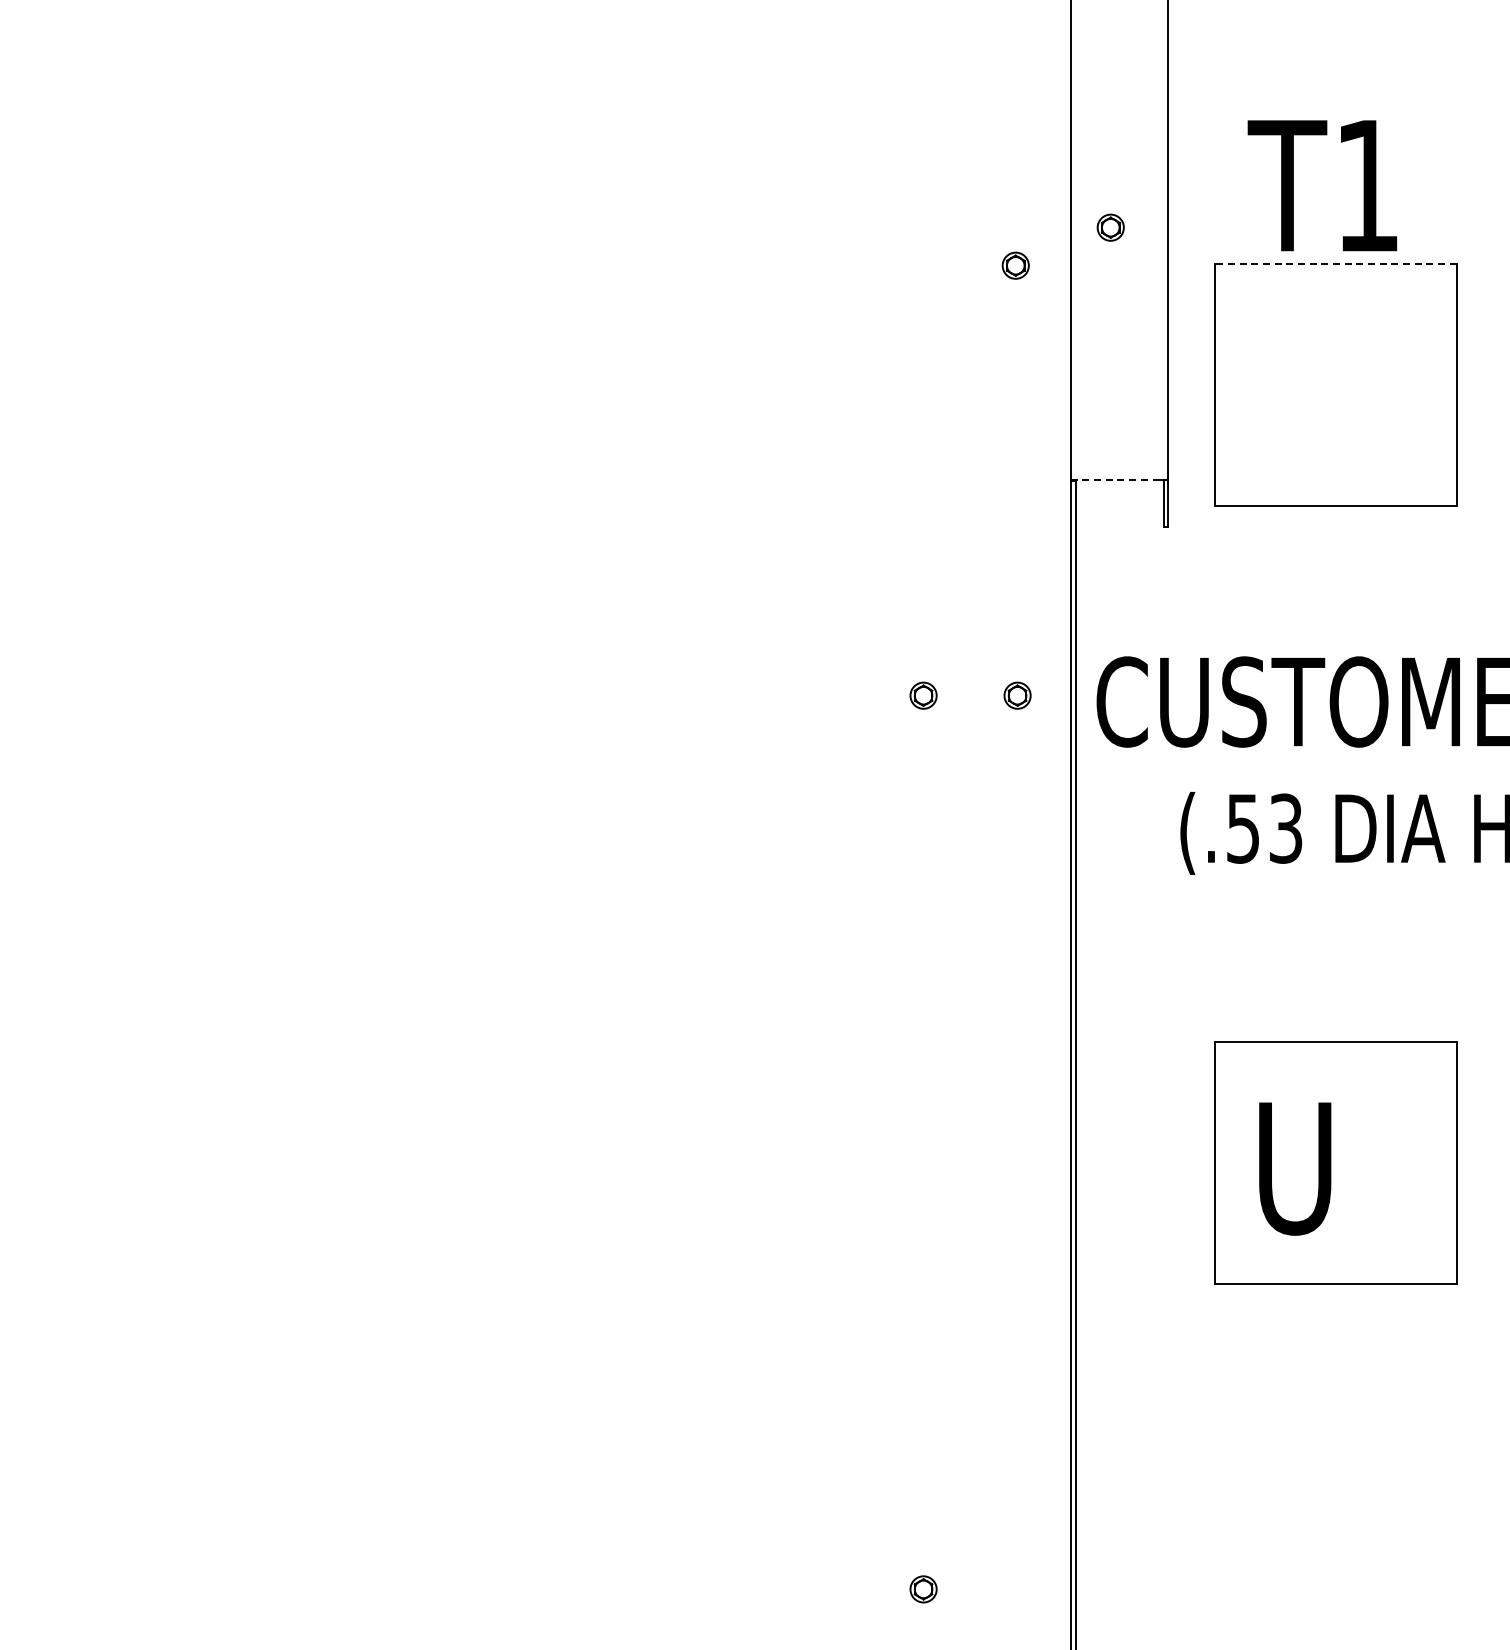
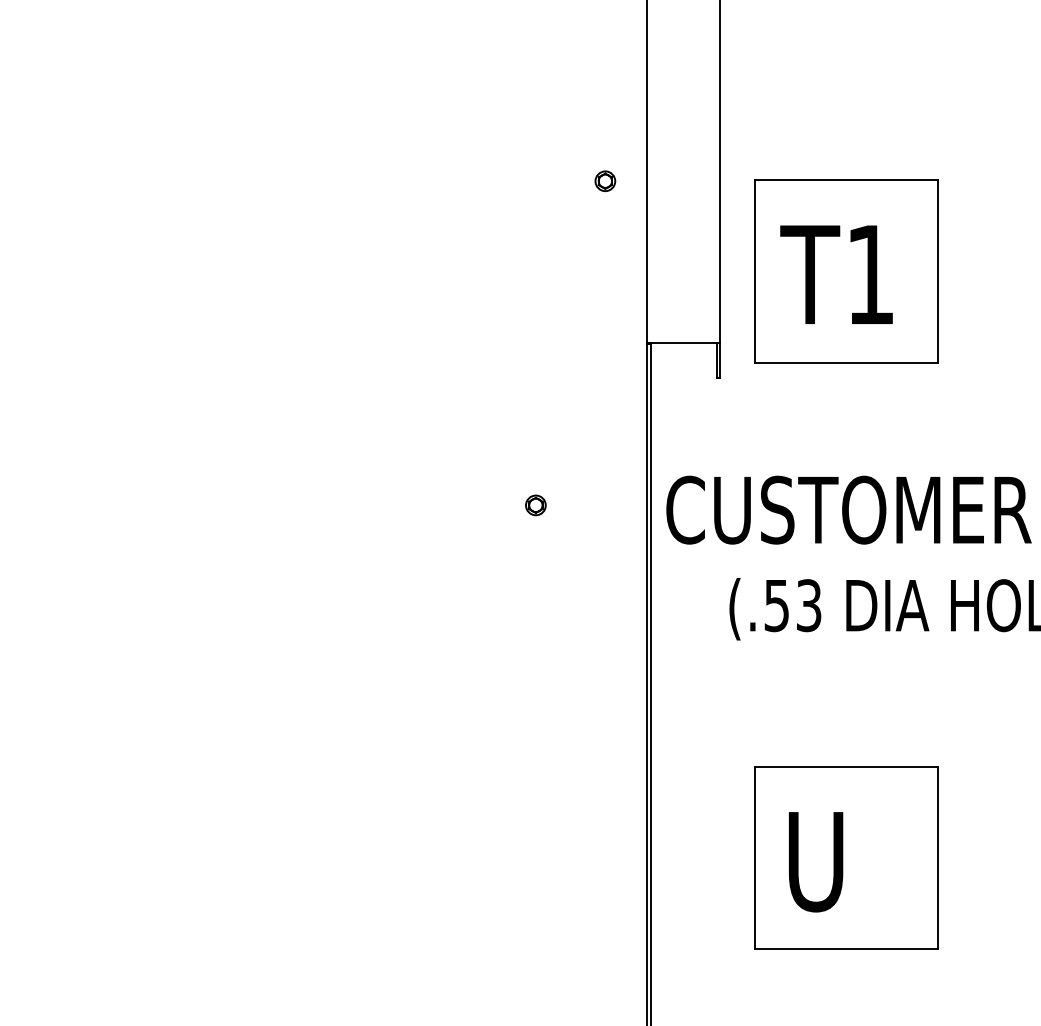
text: (1322, 185) -> (836, 274), moved
part: (1110, 227) -> (676, 152), removed
line: (1335, 264) -> (846, 180), dashed -> solid
line: (1116, 480) -> (681, 343), dashed -> solid
part: (1017, 695) -> (606, 505), removed

